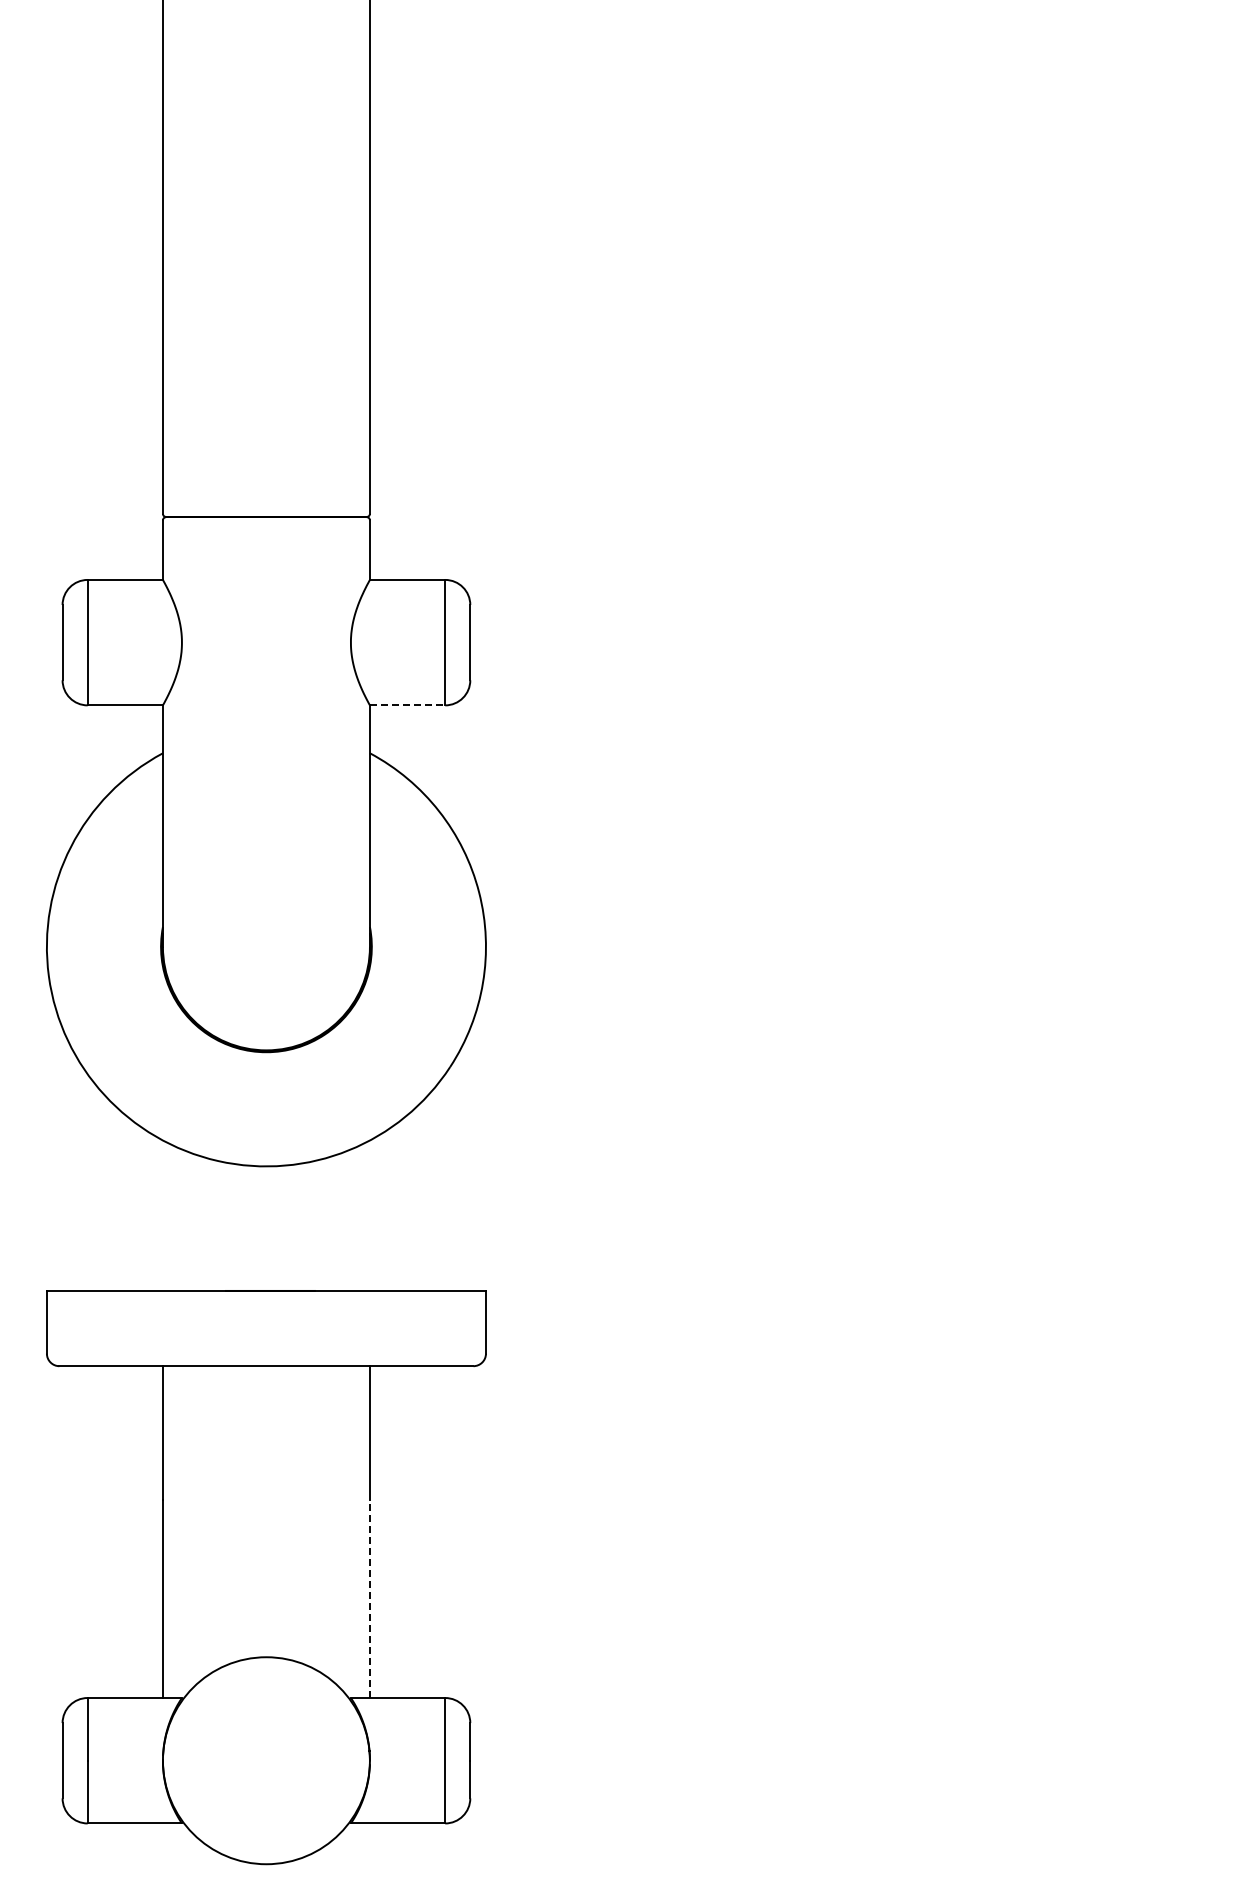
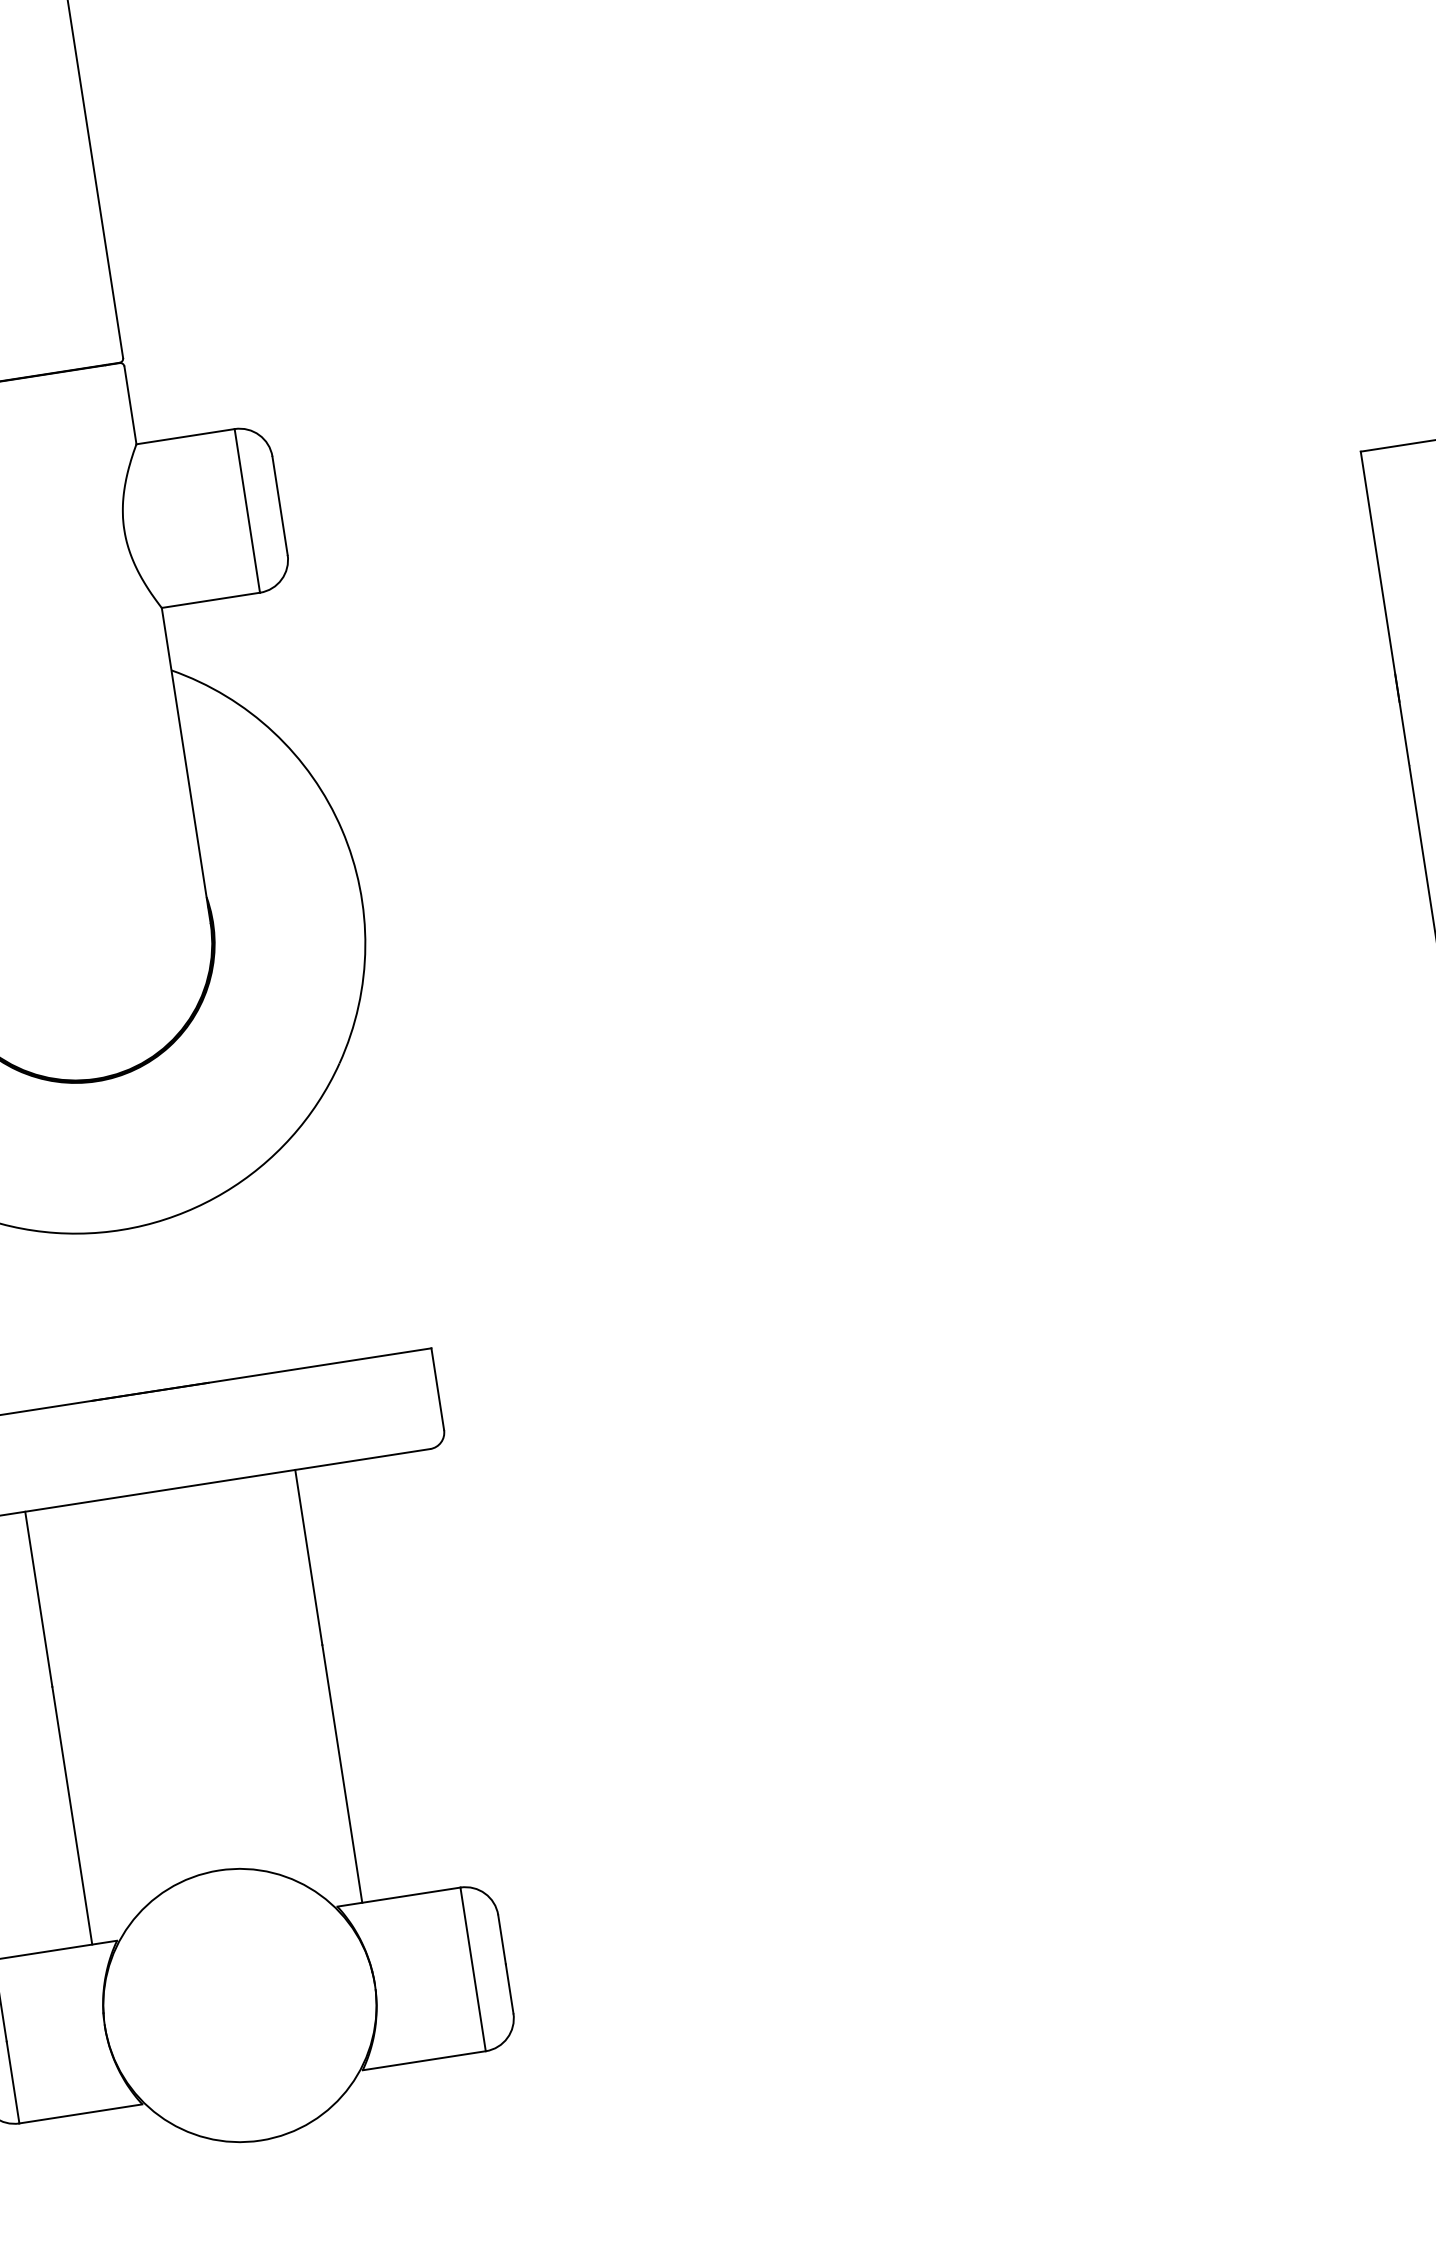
line: (407, 705) -> (210, 600), dashed -> solid
line: (369, 1599) -> (341, 1774), dashed -> solid

